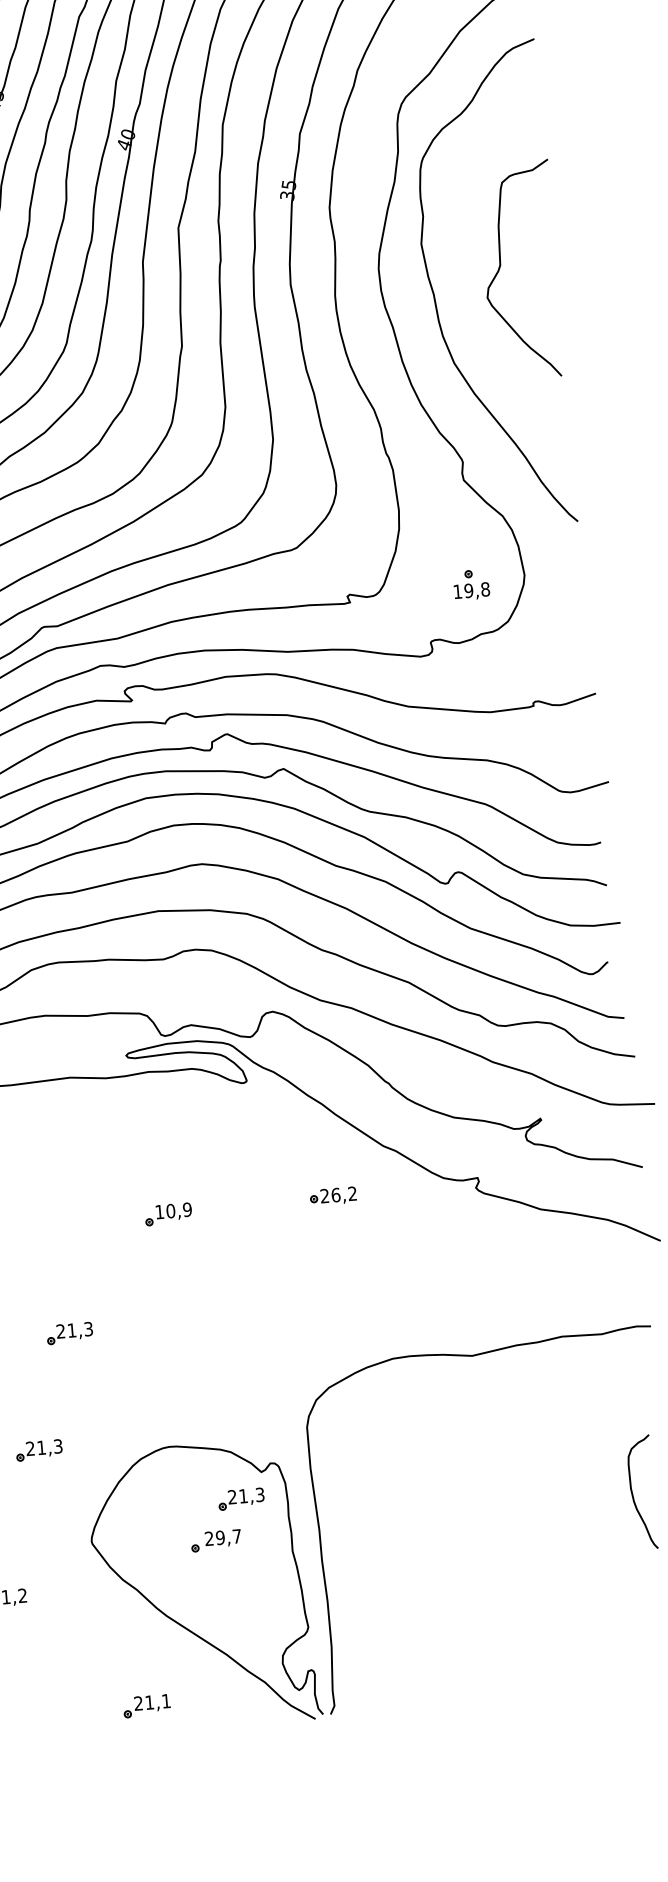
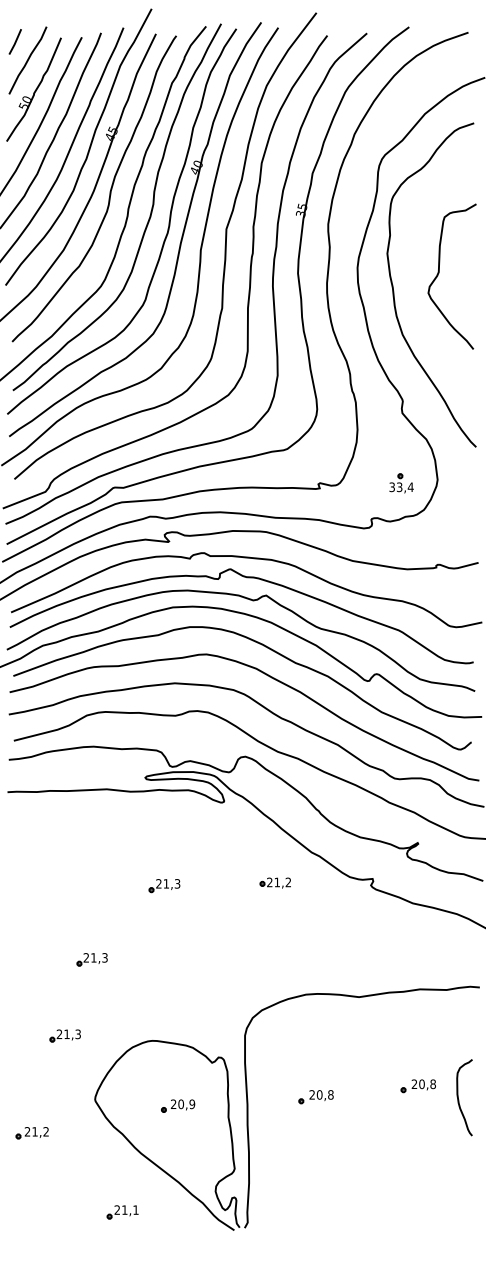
text: (471, 590) -> (401, 487), 19,8 -> 33,4
text: (336, 1195) -> (277, 882), 26,2 -> 21,2
text: (173, 1210) -> (168, 883), 10,9 -> 21,3
part: (570, 1481) -> (417, 1086), added
part: (240, 1498) -> (196, 1079), removed
part: (419, 1510) -> (315, 1097), added
text: (228, 1537) -> (186, 1104), 29,7 -> 20,9

